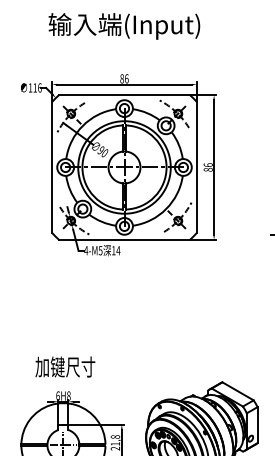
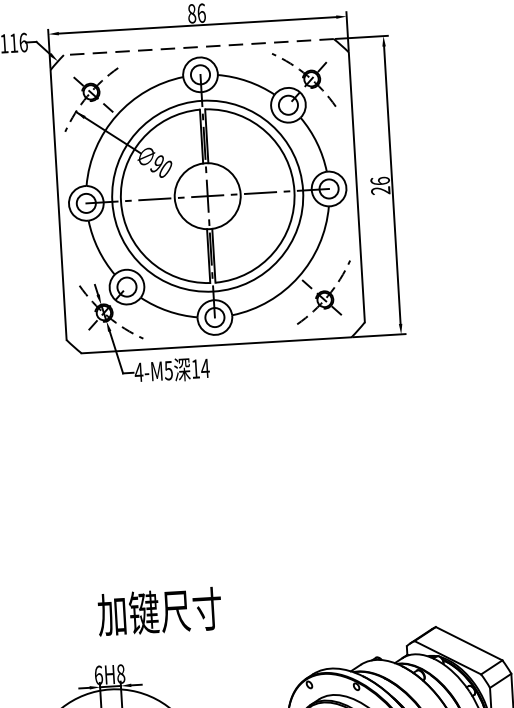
line: (124, 95) -> (198, 47), solid -> dashed
text: (207, 169) -> (379, 190), 86 -> 26
text: (65, 366) -> (159, 610), moved

